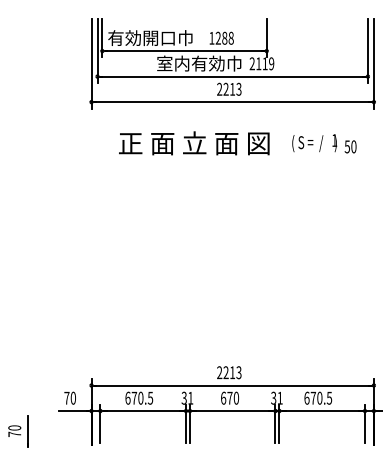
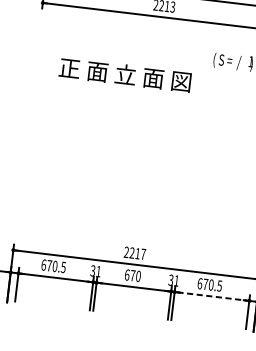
text: (194, 143) -> (125, 75), moved
text: (238, 372) -> (142, 254), 2213 -> 2217
line: (322, 411) -> (212, 296), solid -> dashed

